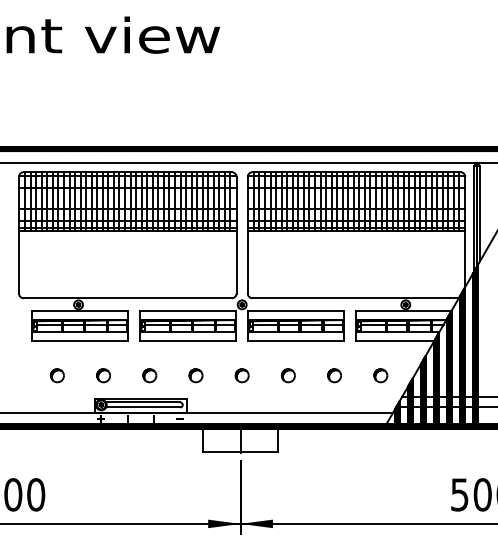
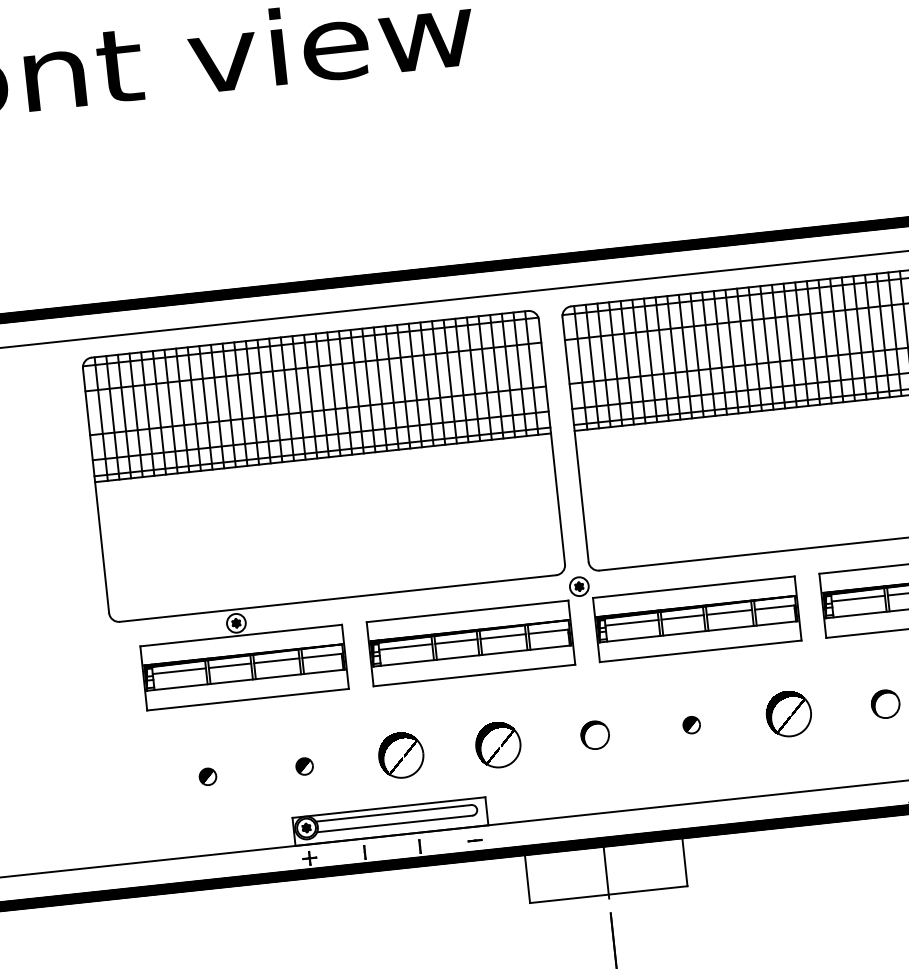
part: (57, 375) -> (208, 776), size x0.6
part: (103, 375) -> (304, 765), size x0.6
part: (149, 375) -> (400, 755), size x1.6
part: (195, 375) -> (497, 745), size x1.6
part: (287, 375) -> (690, 724), size x0.6
part: (334, 375) -> (788, 714), size x1.6

